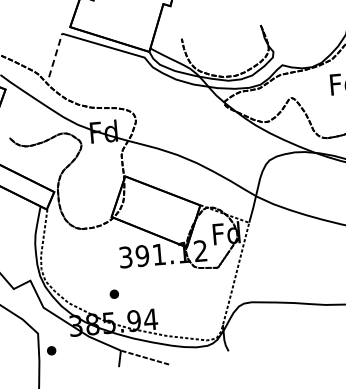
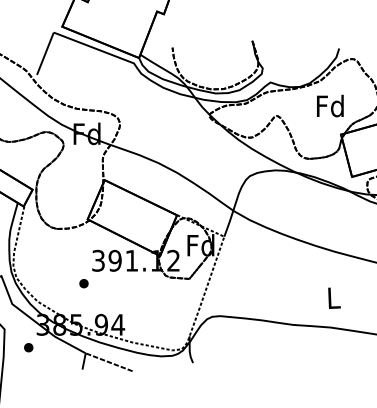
line: (55, 55) -> (45, 53), dashed -> solid
part: (113, 294) -> (83, 283), moved
part: (51, 350) -> (28, 347), moved

